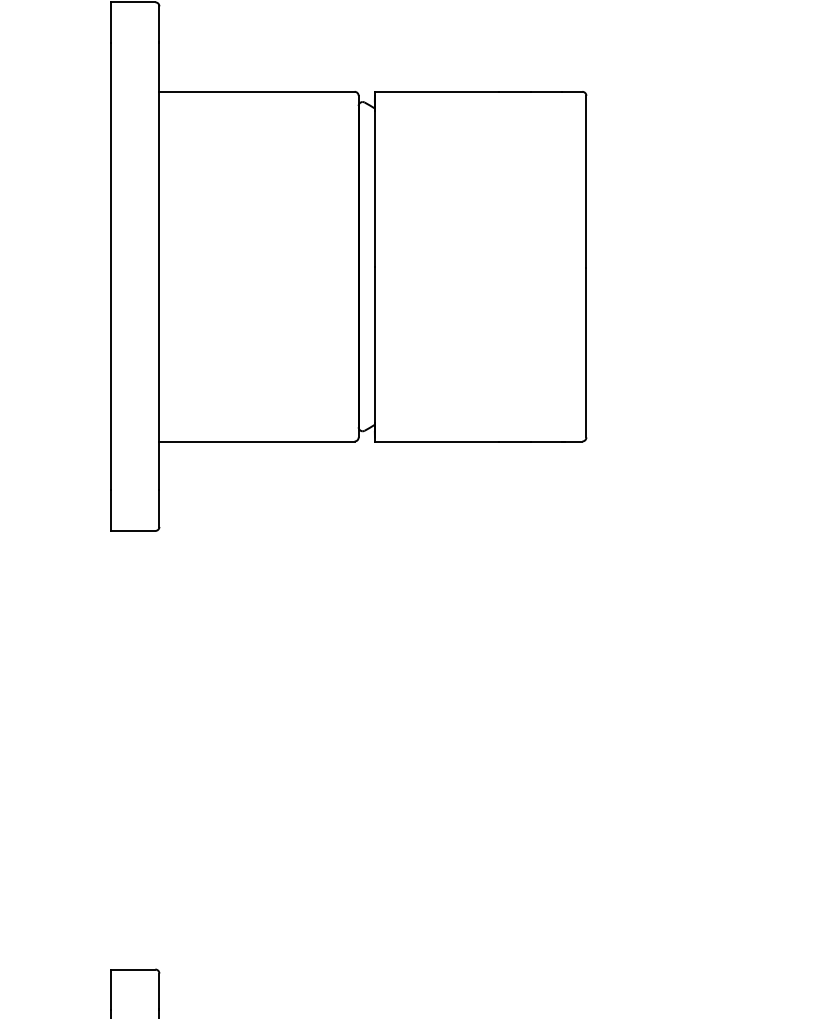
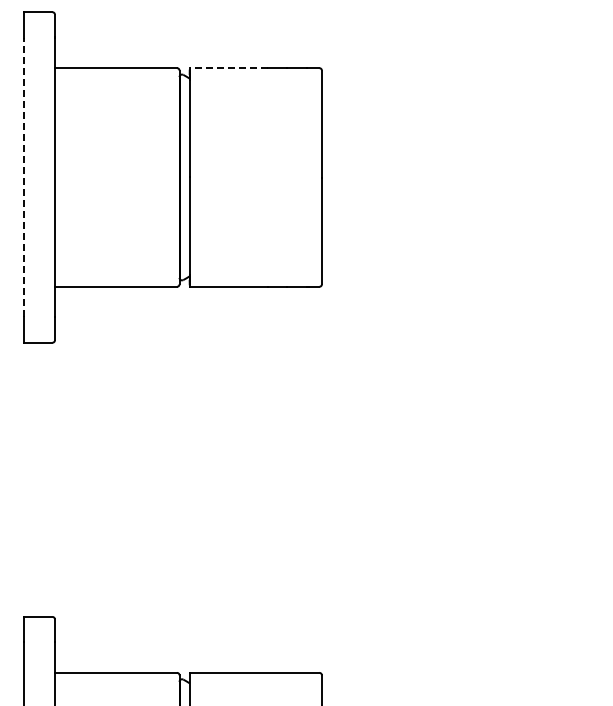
line: (436, 92) -> (228, 68), solid -> dashed
line: (110, 266) -> (24, 177), solid -> dashed

